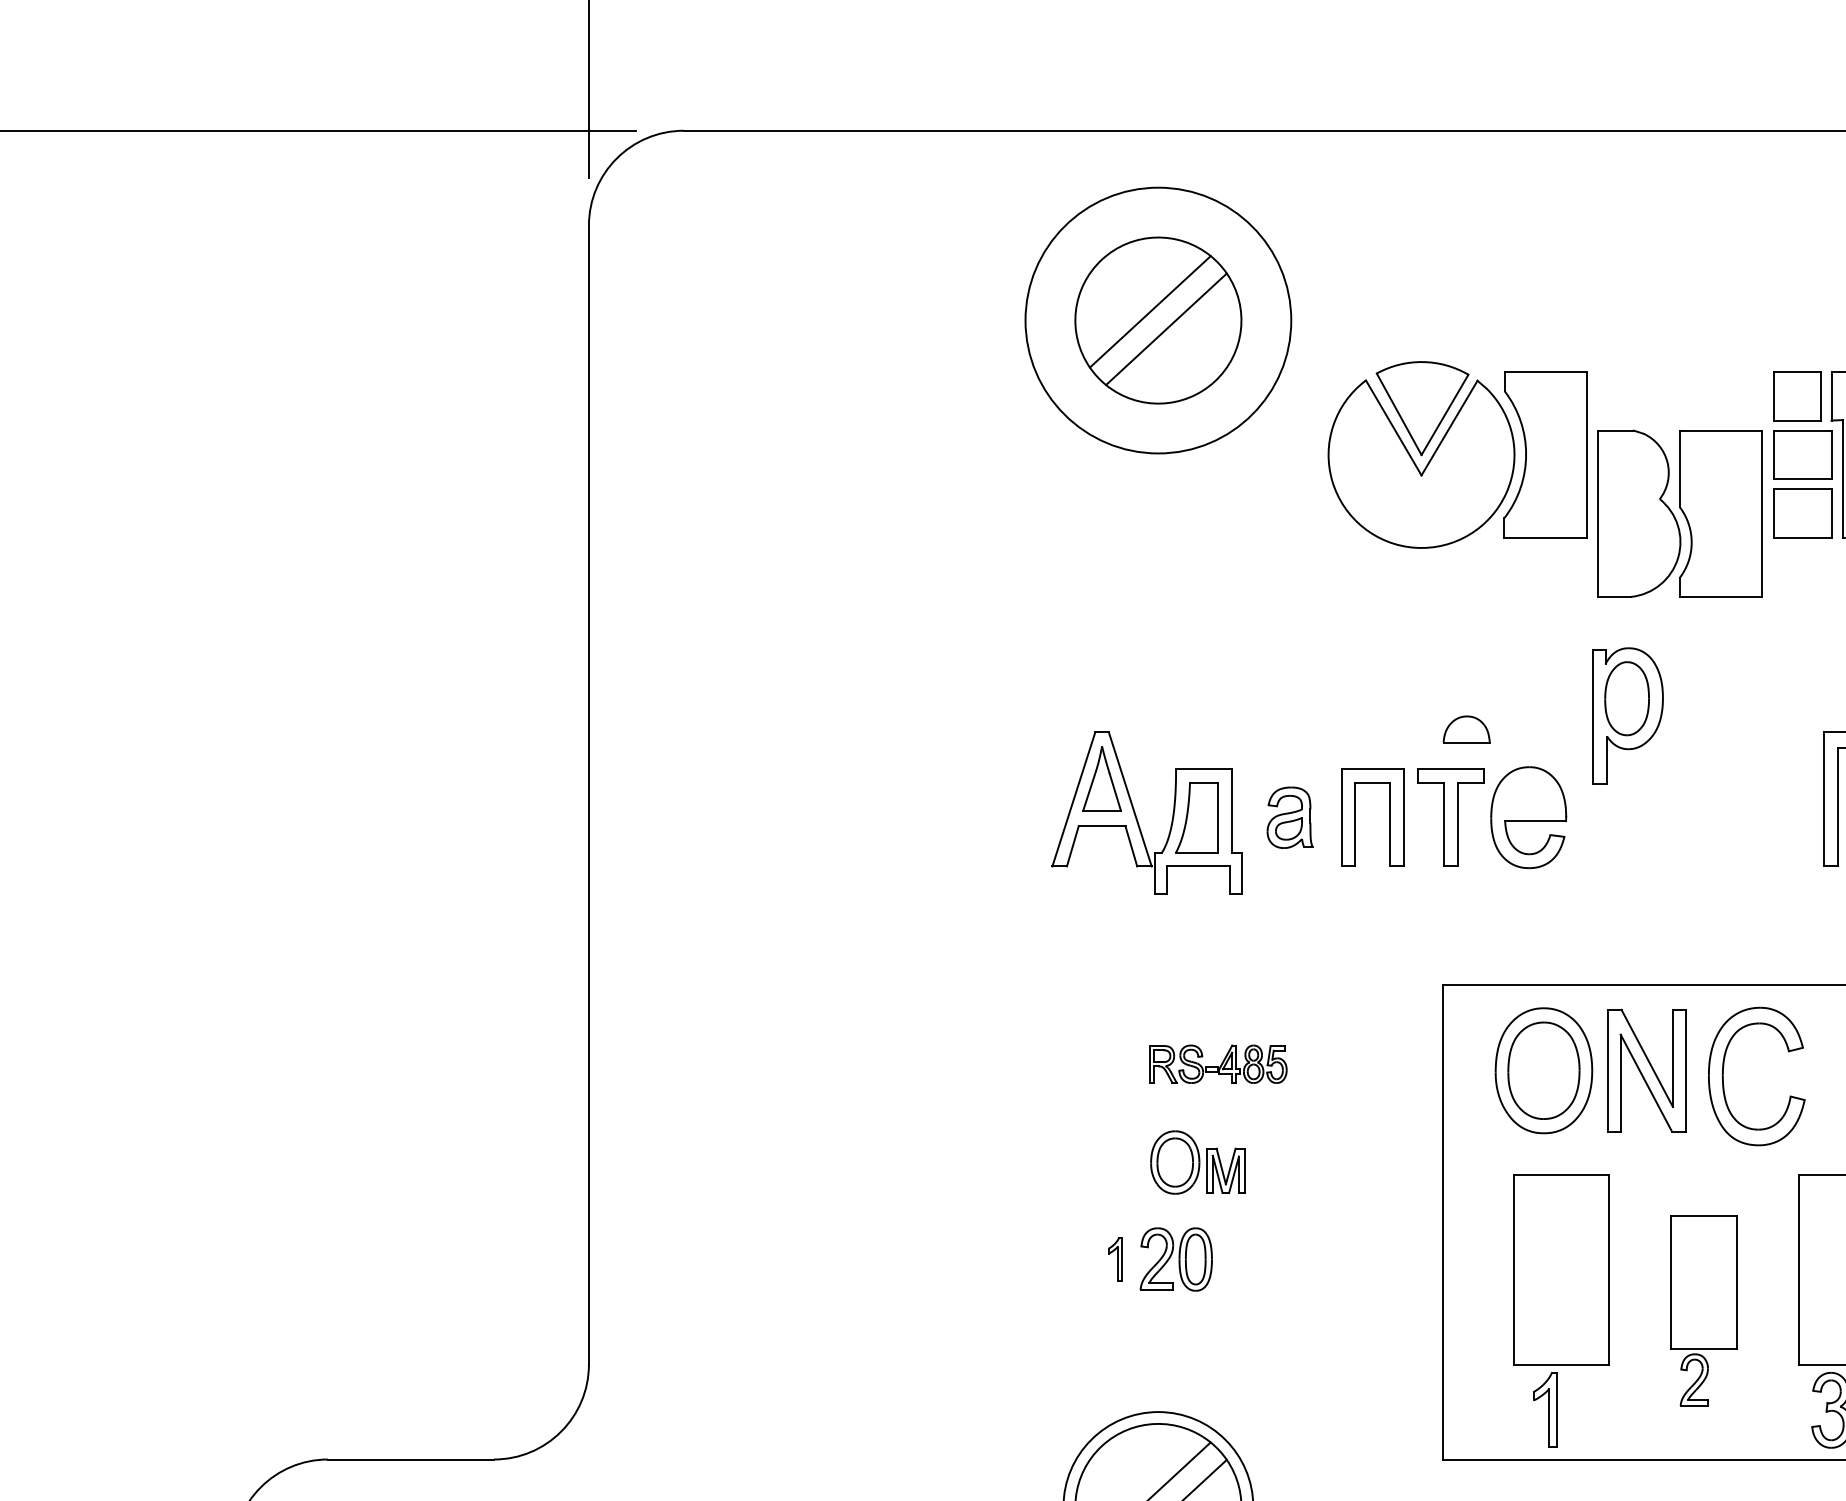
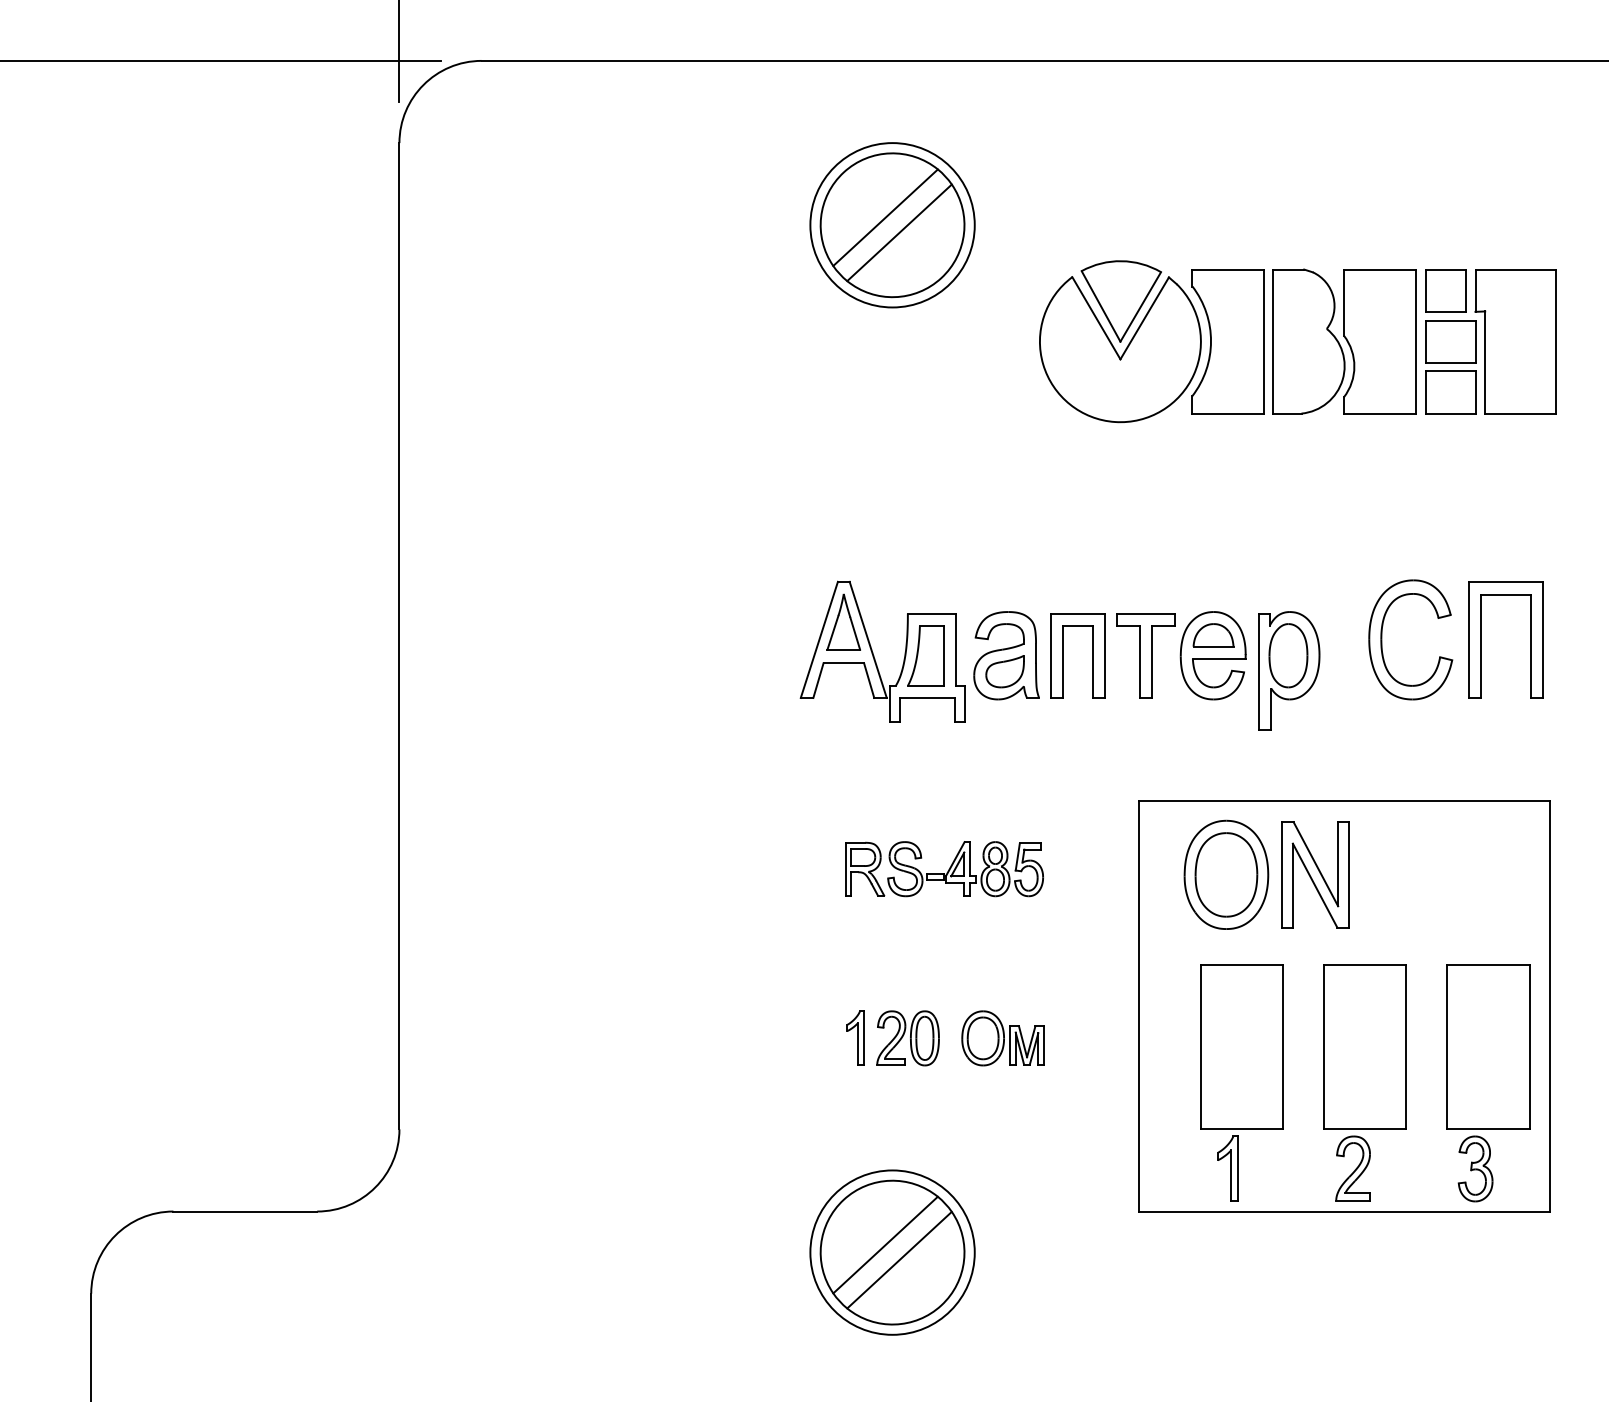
circle: (1158, 320) -> (892, 225), size x0.71
part: (1680, 513) -> (1344, 341), moved
part: (1628, 715) -> (1289, 670), moved
part: (1466, 729) -> (1213, 635), moved
part: (1289, 817) -> (1006, 655), size x1.67
part: (1218, 1064) -> (944, 869), size x1.67
part: (1724, 1076) -> (1382, 639), moved
part: (1197, 1162) -> (1002, 1038), moved
part: (1115, 1258) -> (855, 1037), size x1.43
part: (1703, 1310) -> (1364, 1082), size x1.43

